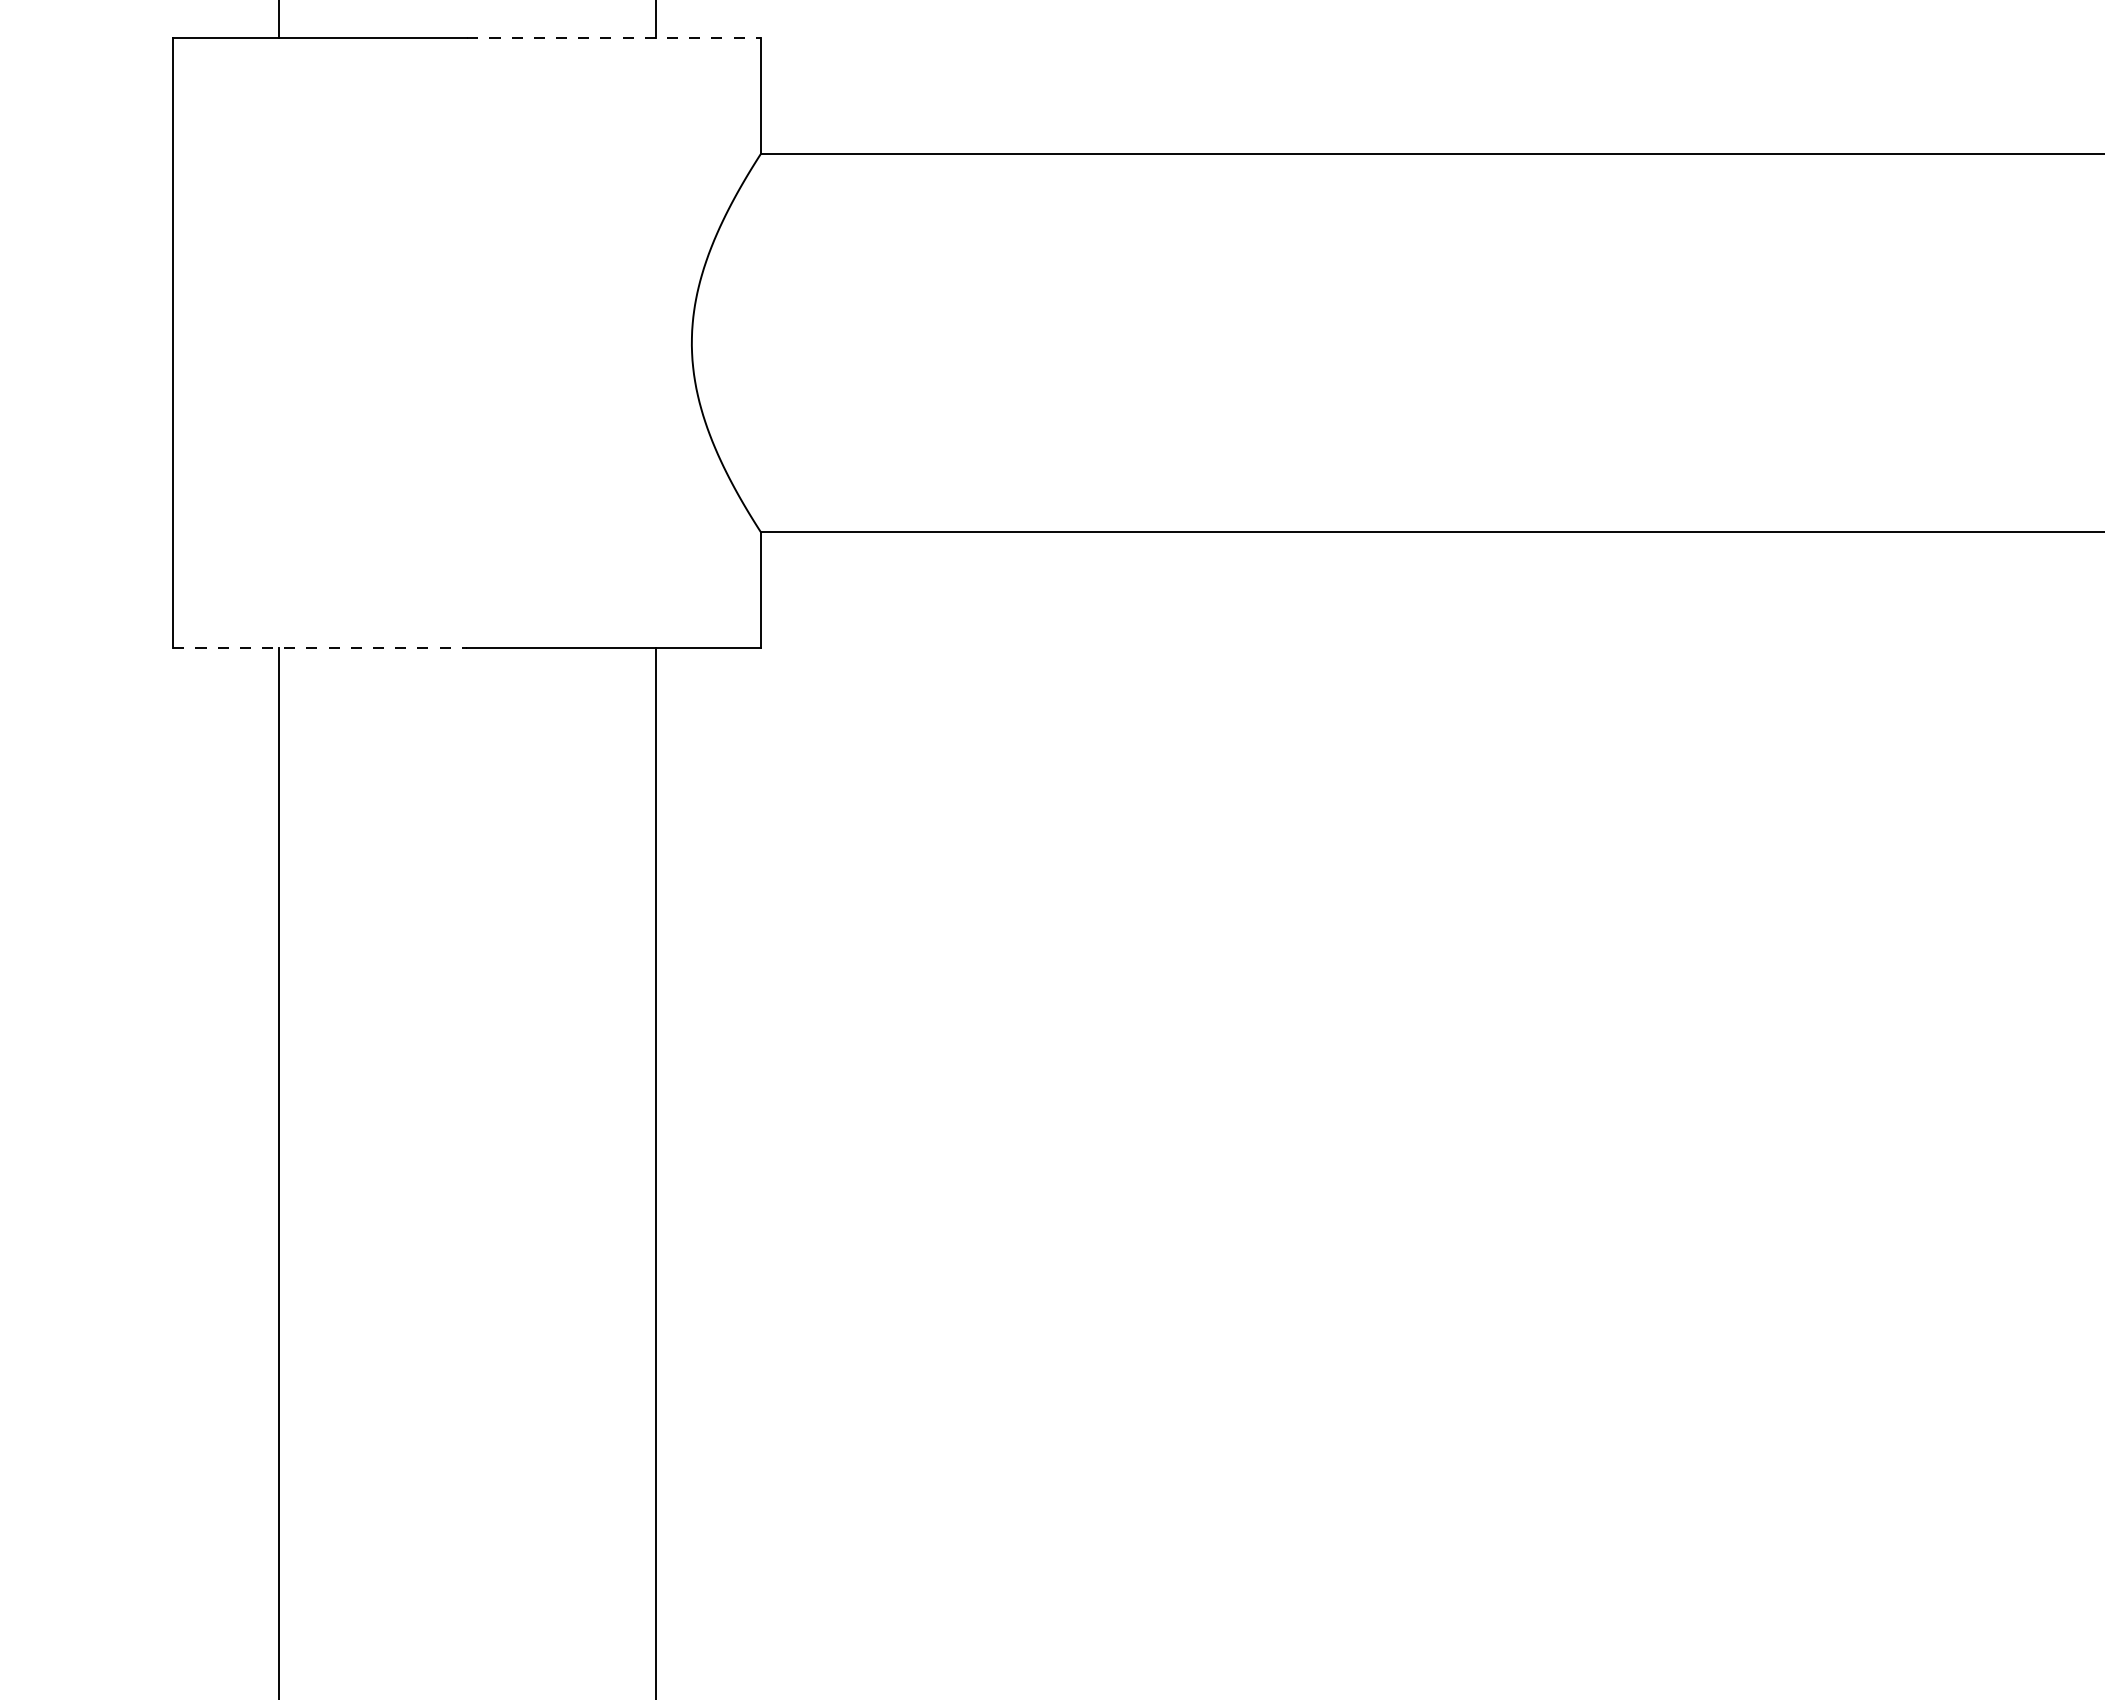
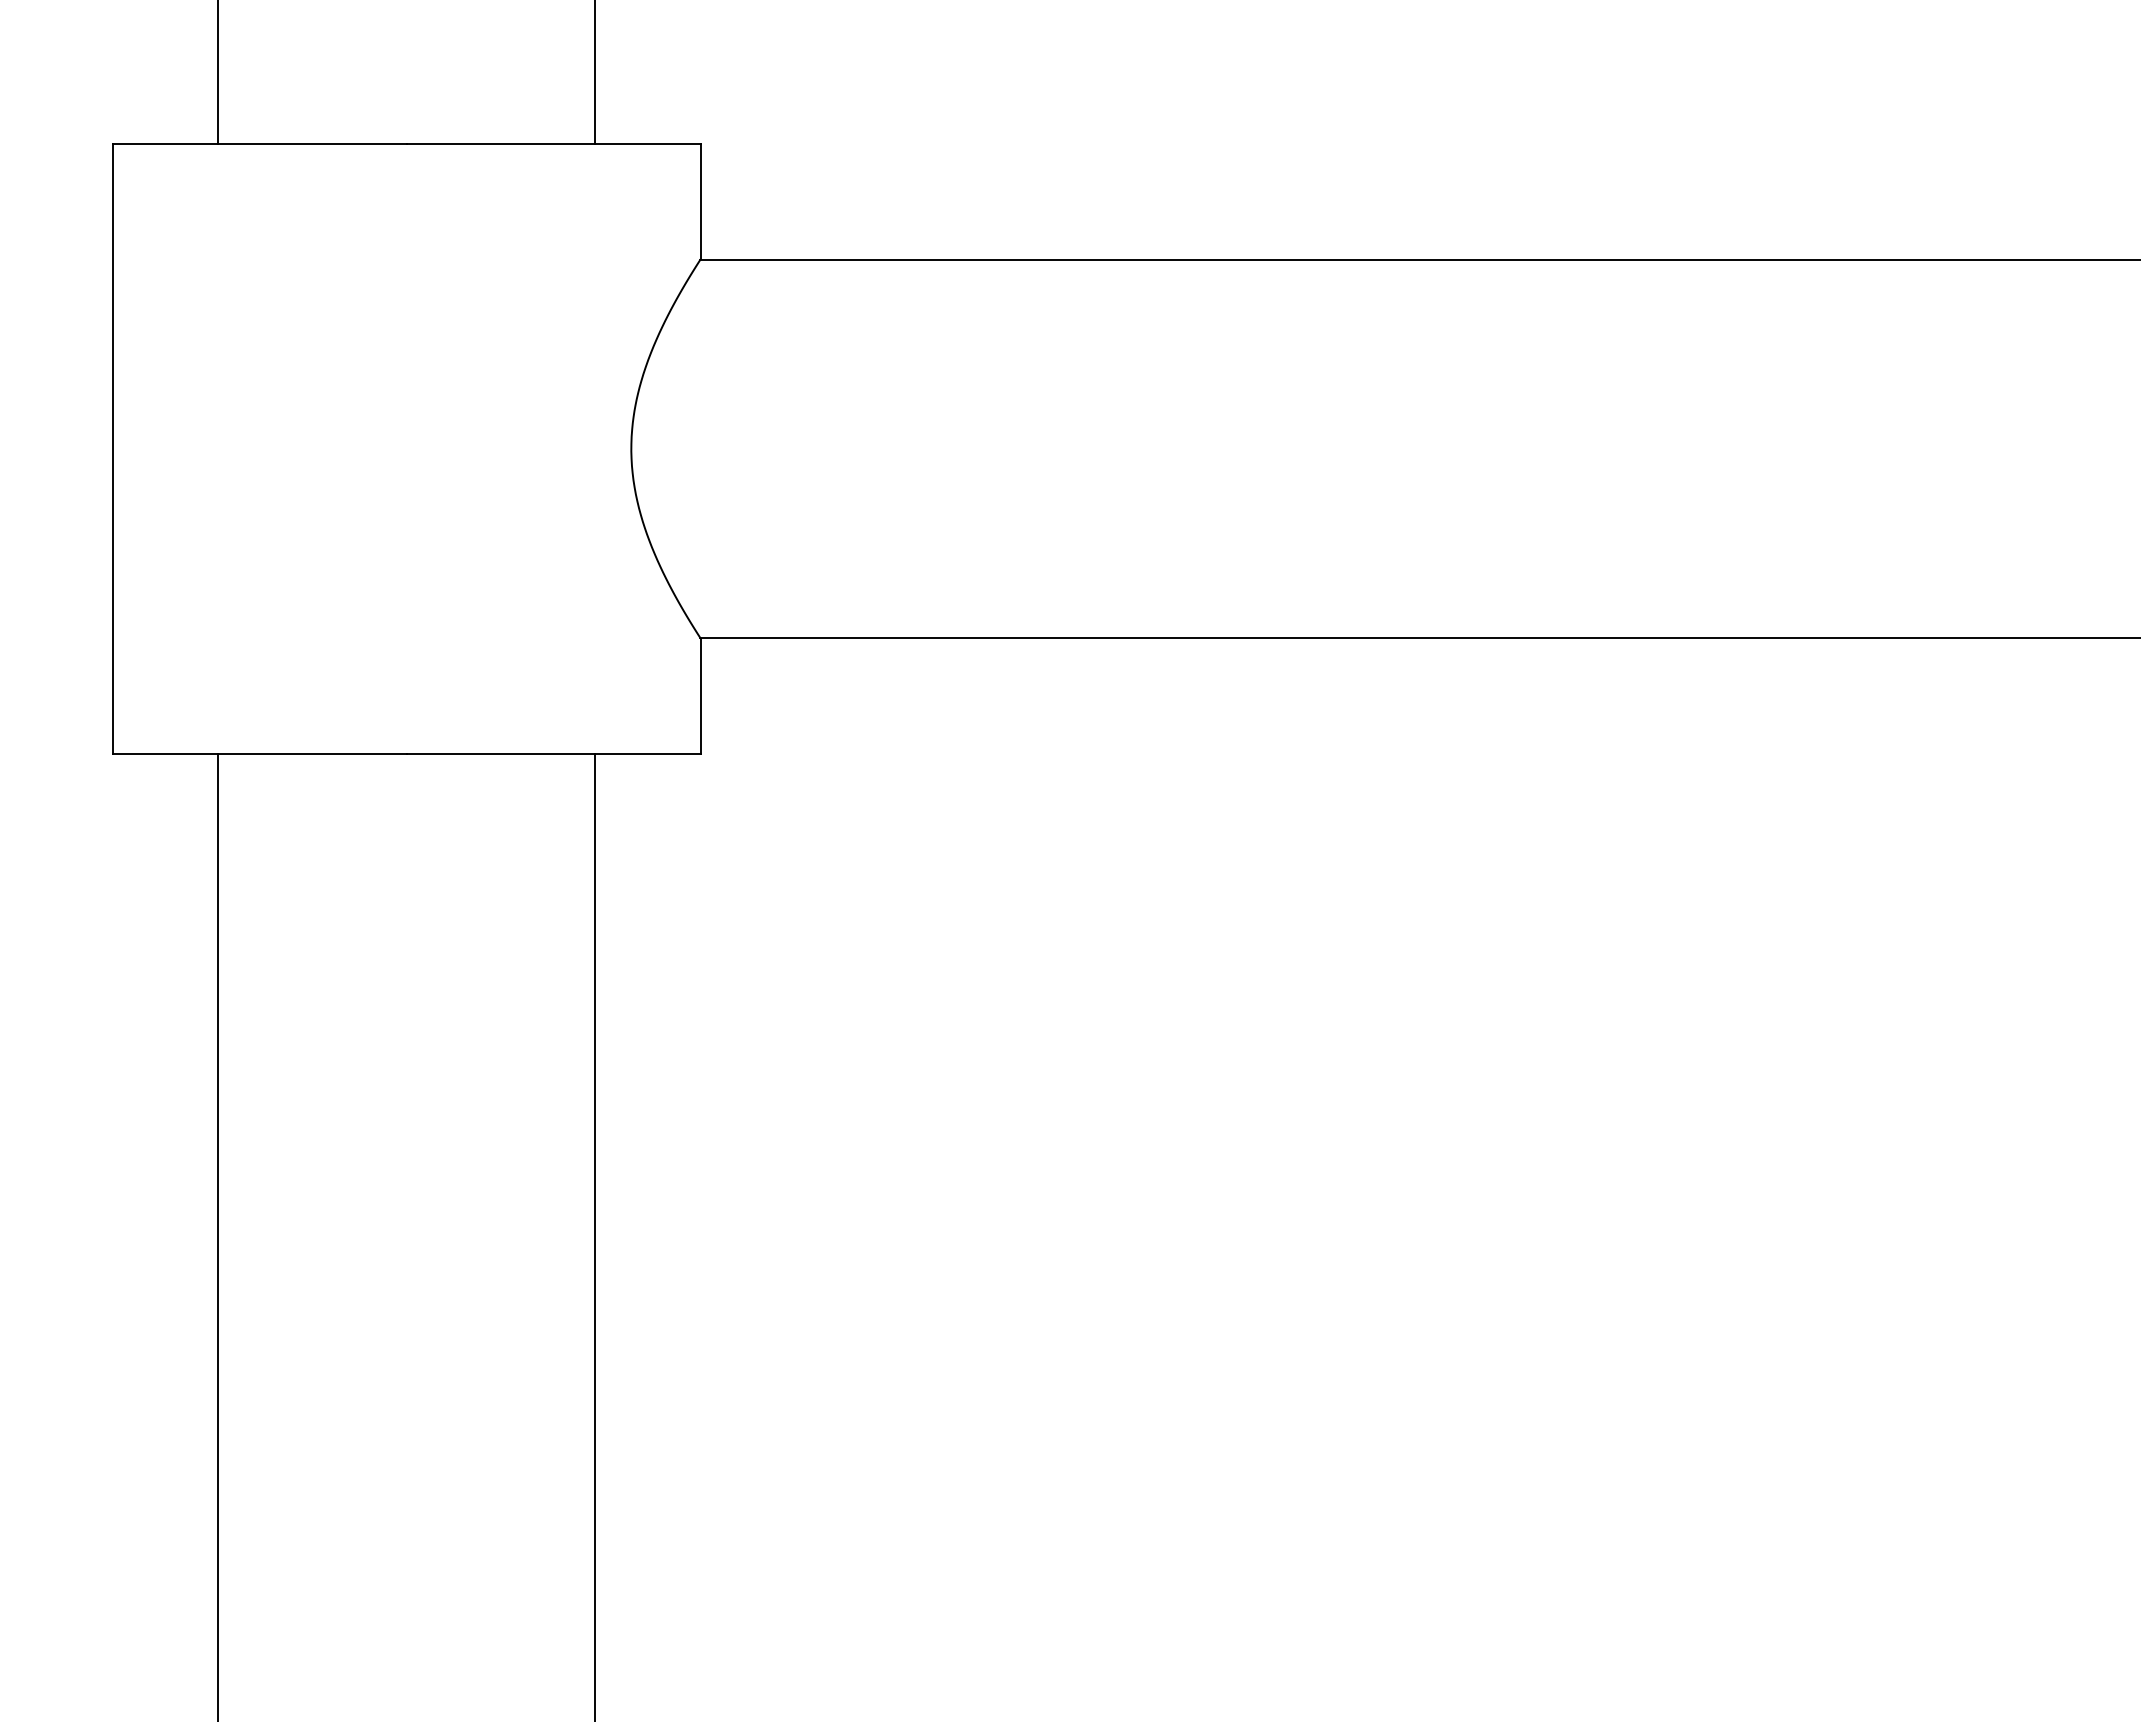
line: (615, 37) -> (554, 143), dashed -> solid
line: (321, 648) -> (260, 754), dashed -> solid

